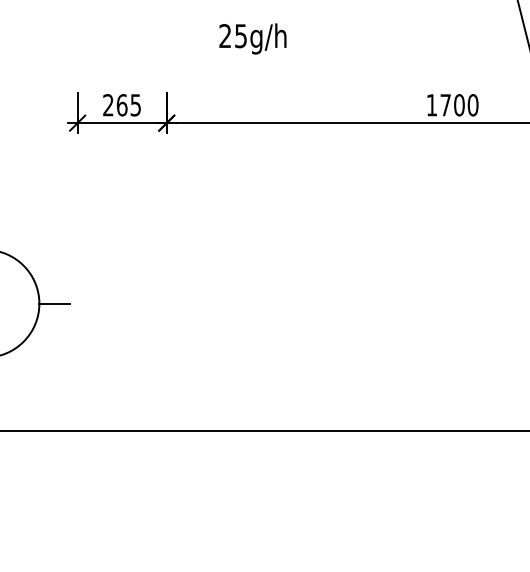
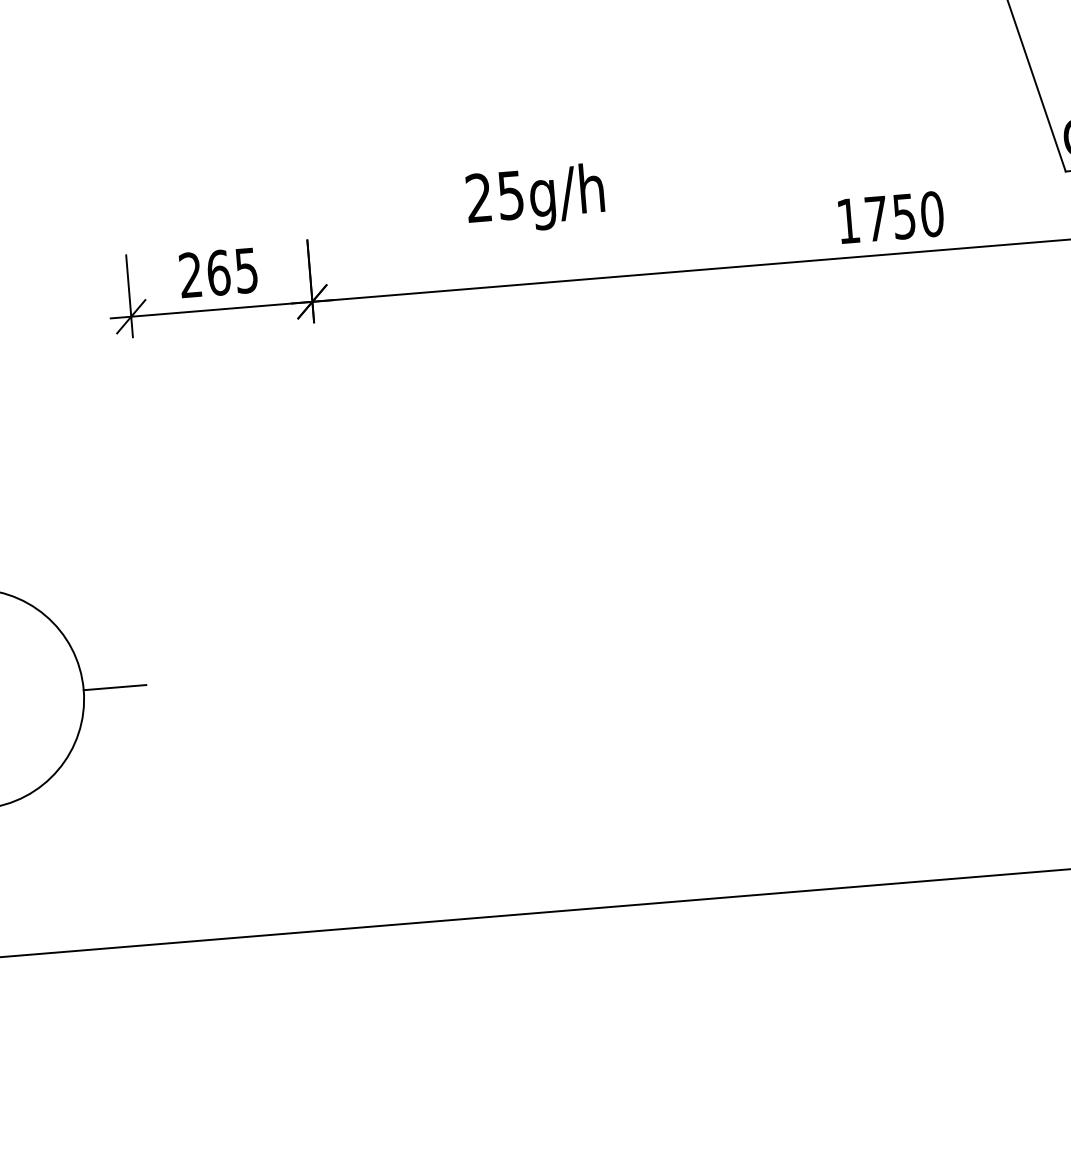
text: (252, 38) -> (534, 198), moved
text: (459, 105) -> (904, 216), 1700 -> 1750

